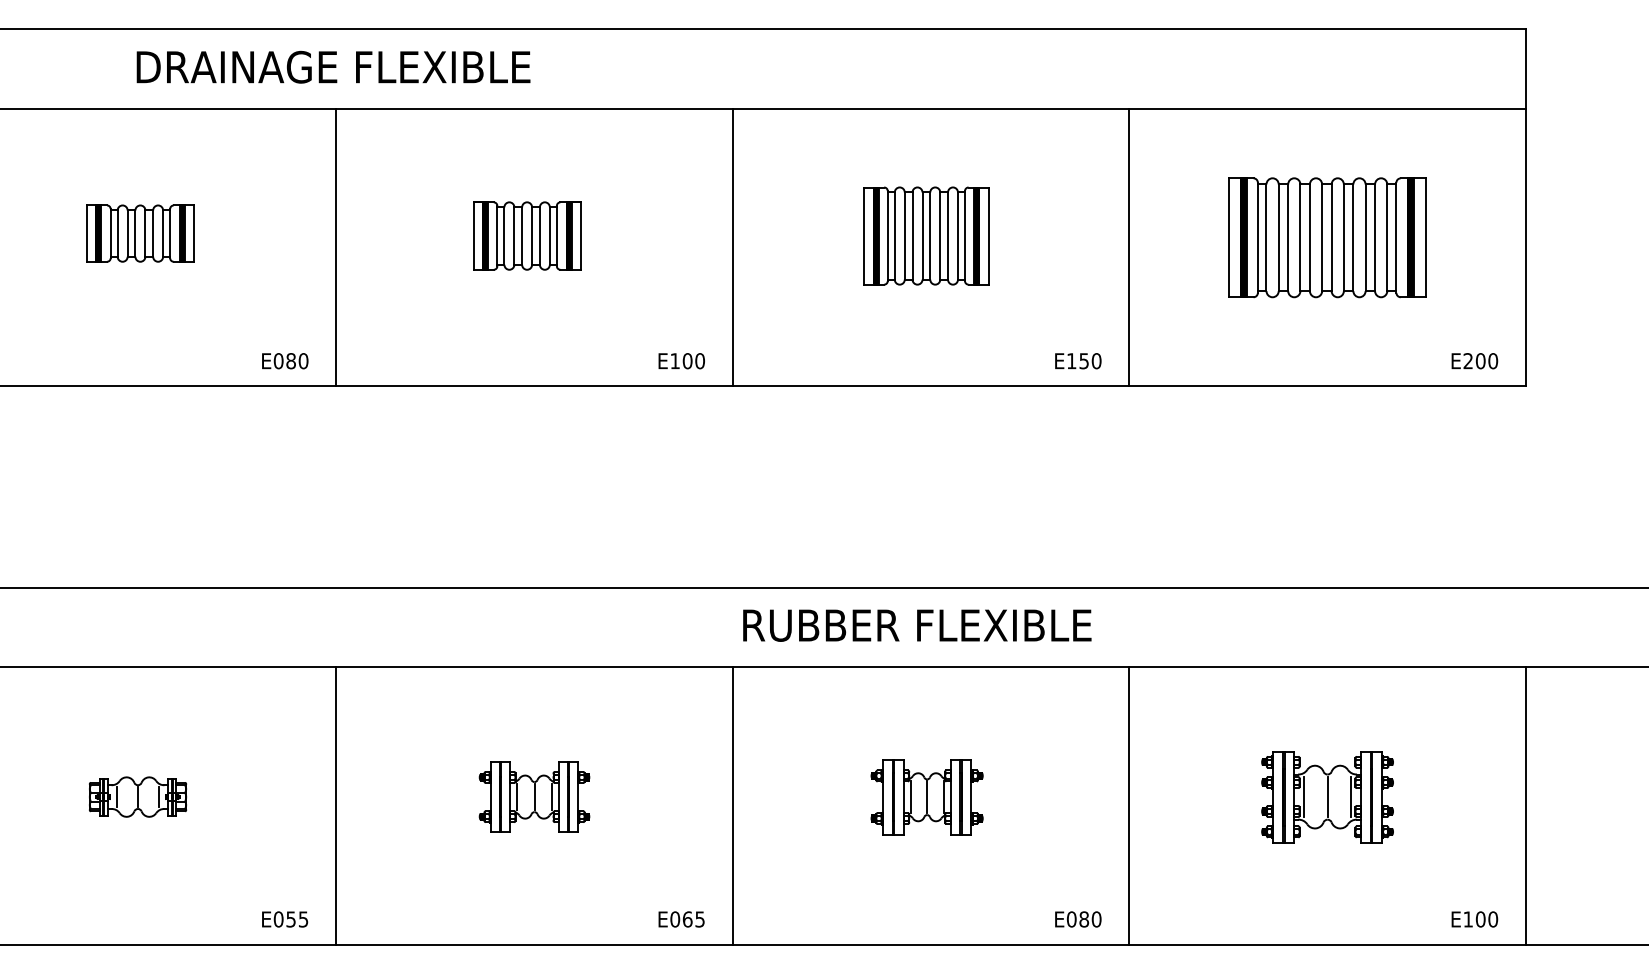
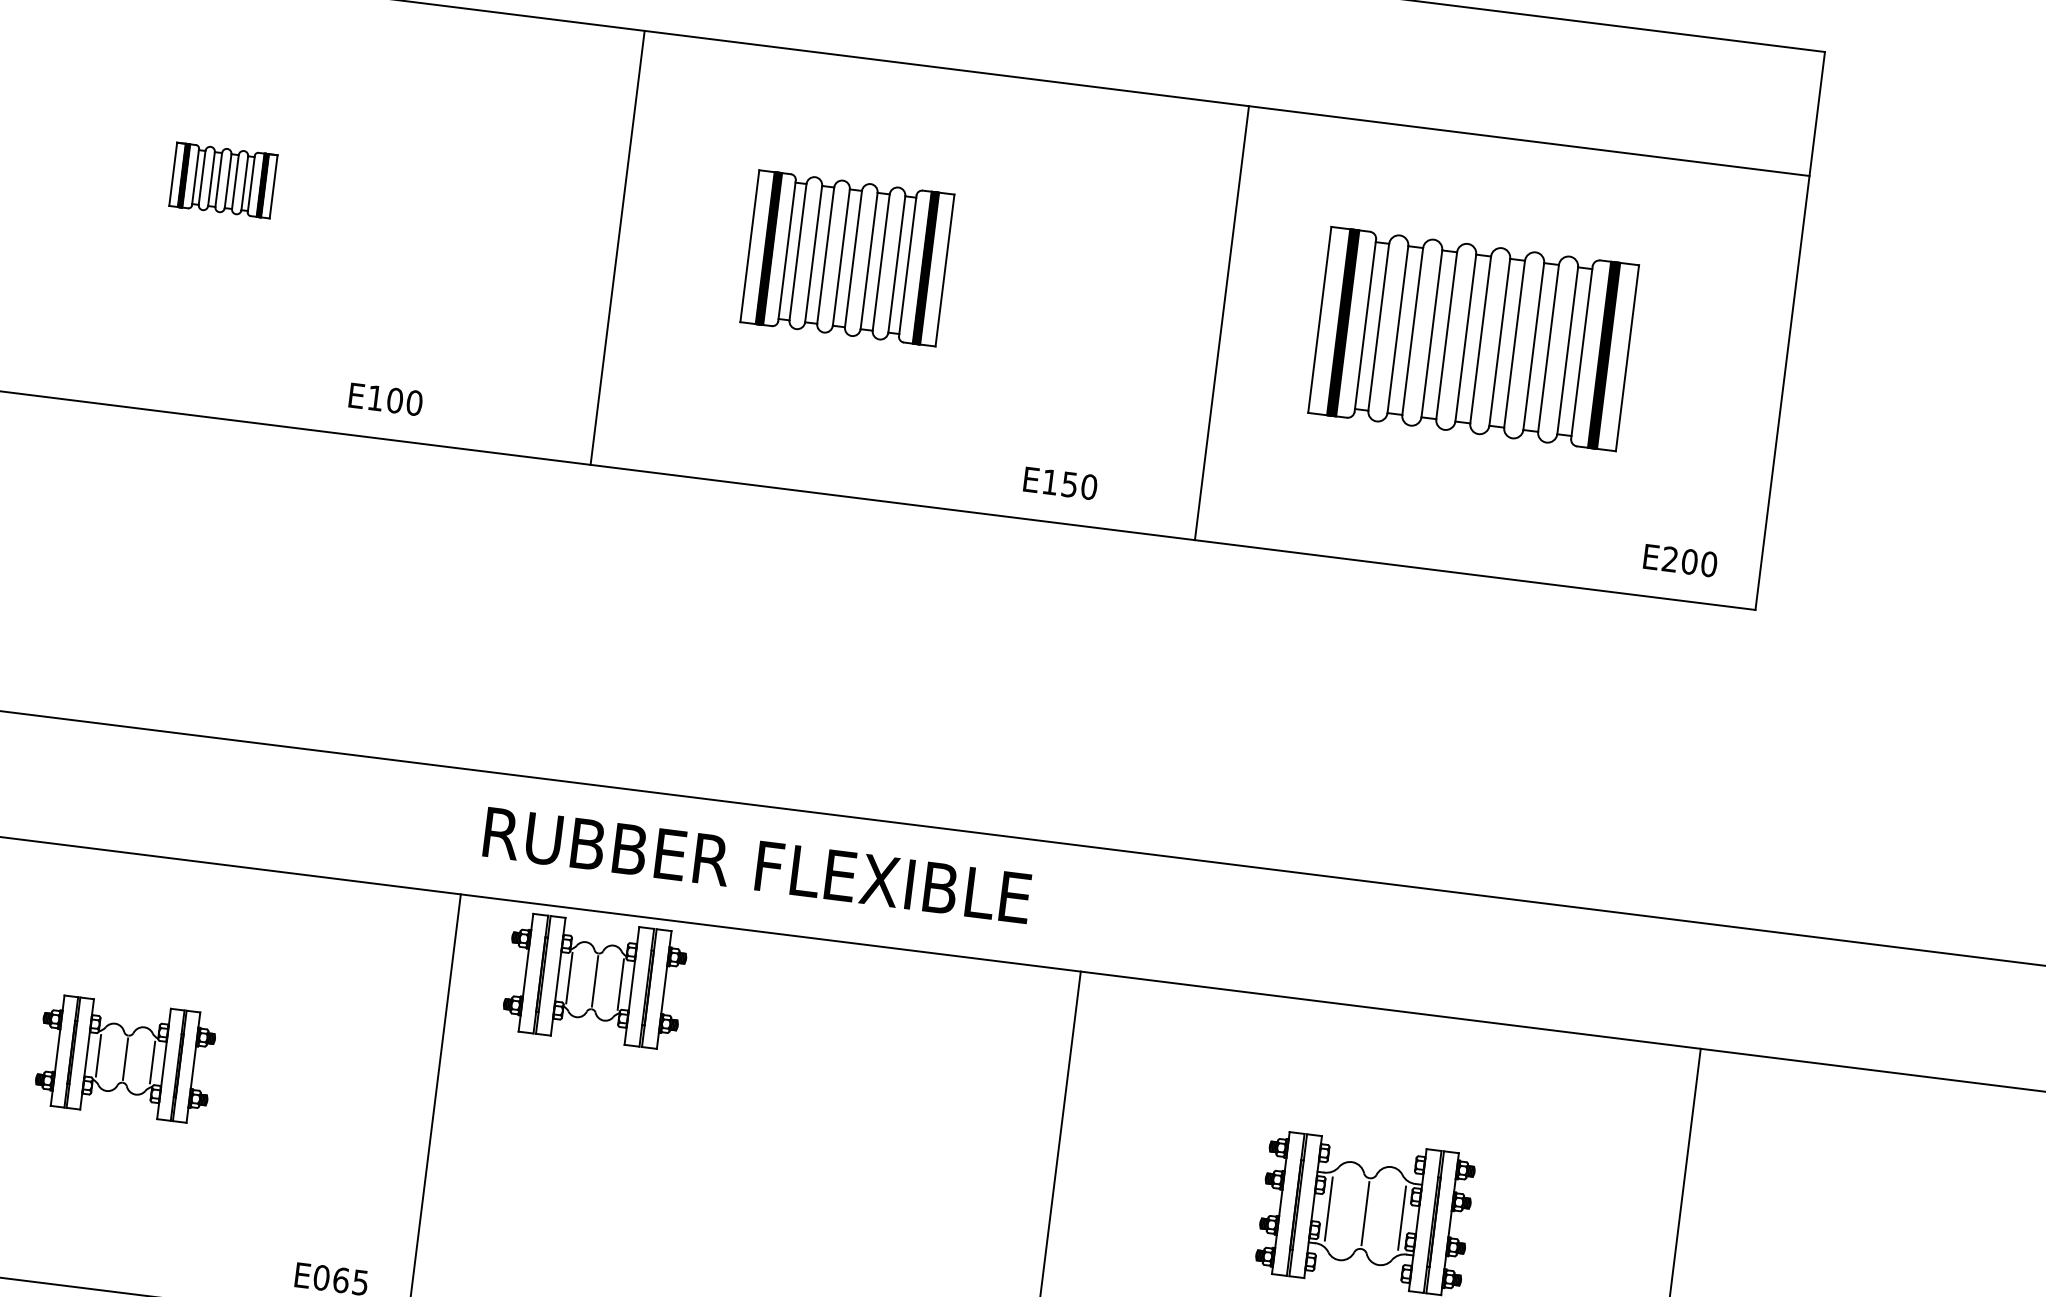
part: (527, 235) -> (223, 179), size x0.6
line: (732, 247) -> (617, 247), moved
line: (1129, 247) -> (1222, 323), moved
text: (681, 361) -> (385, 399), moved
part: (926, 797) -> (593, 981), moved

